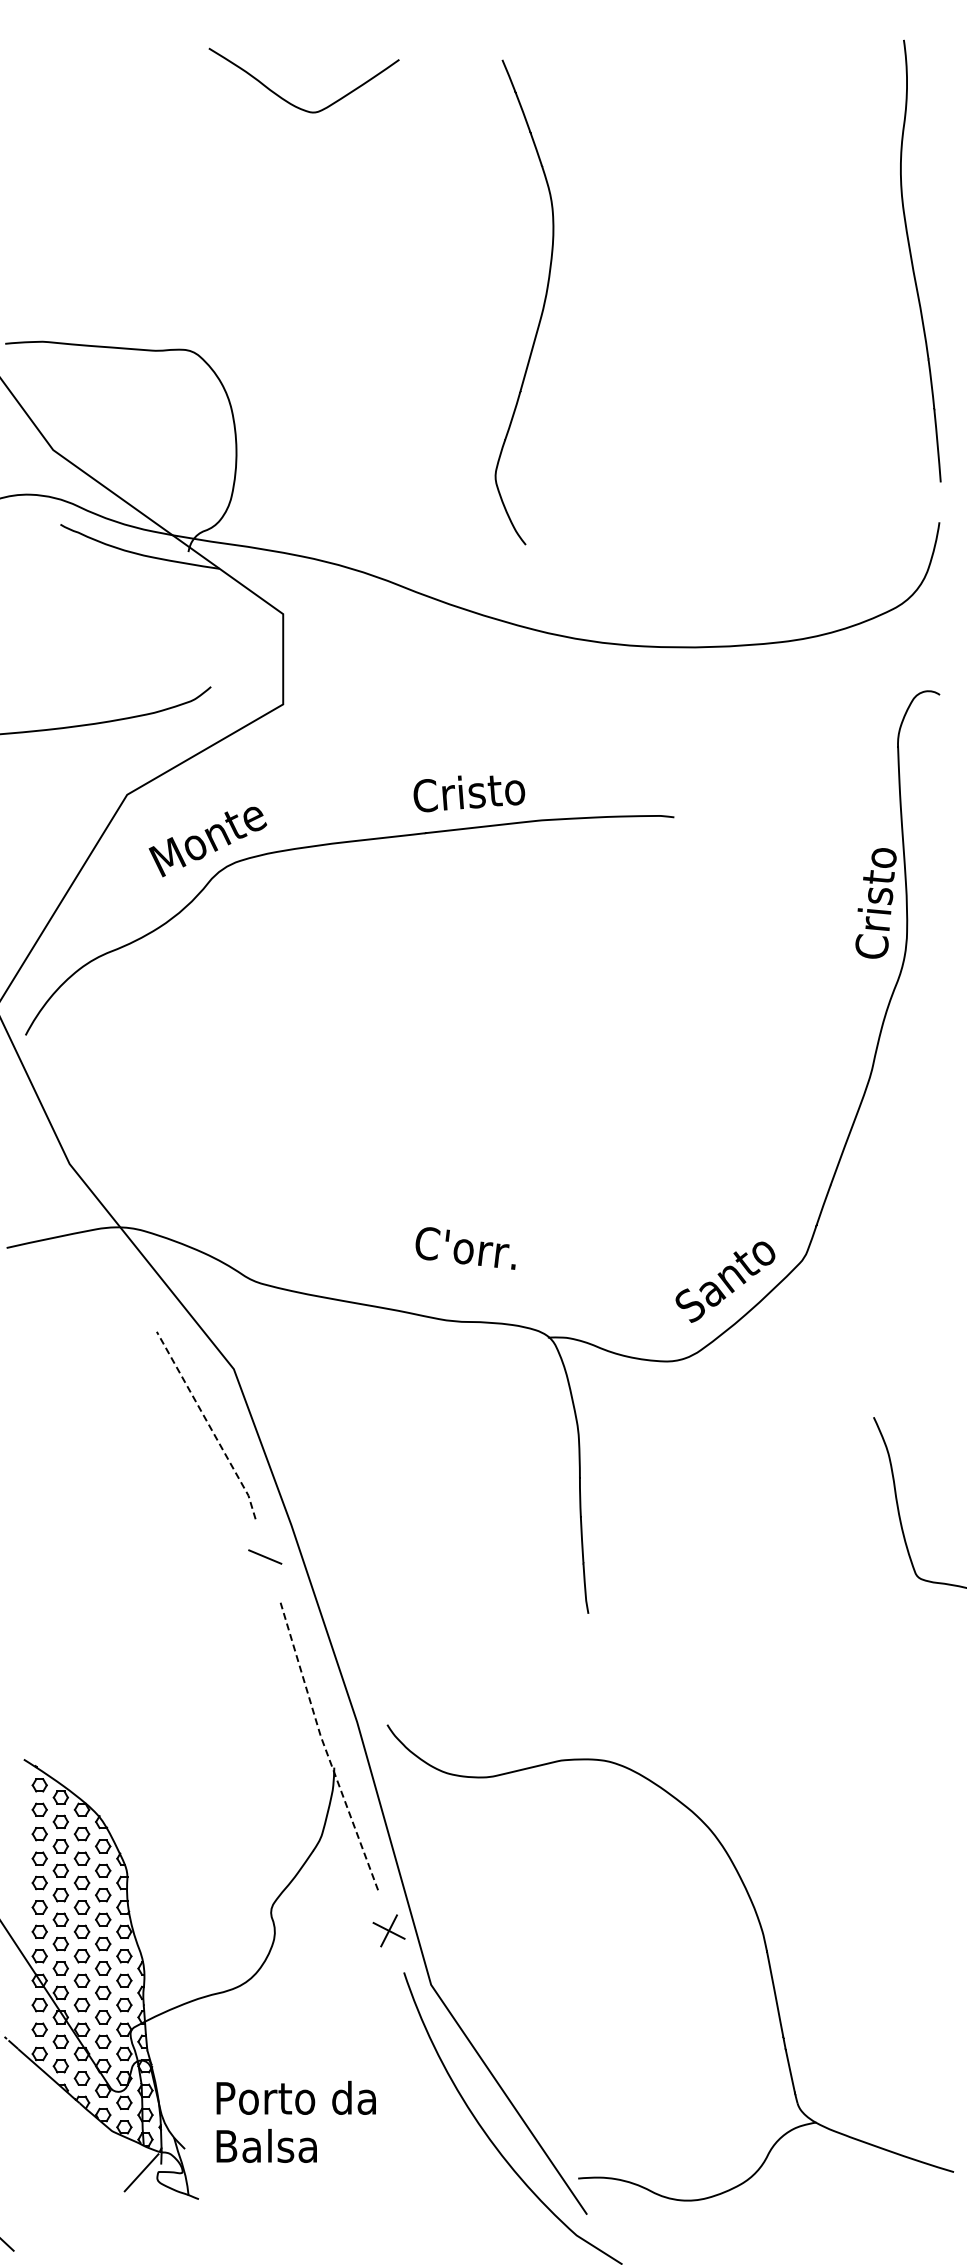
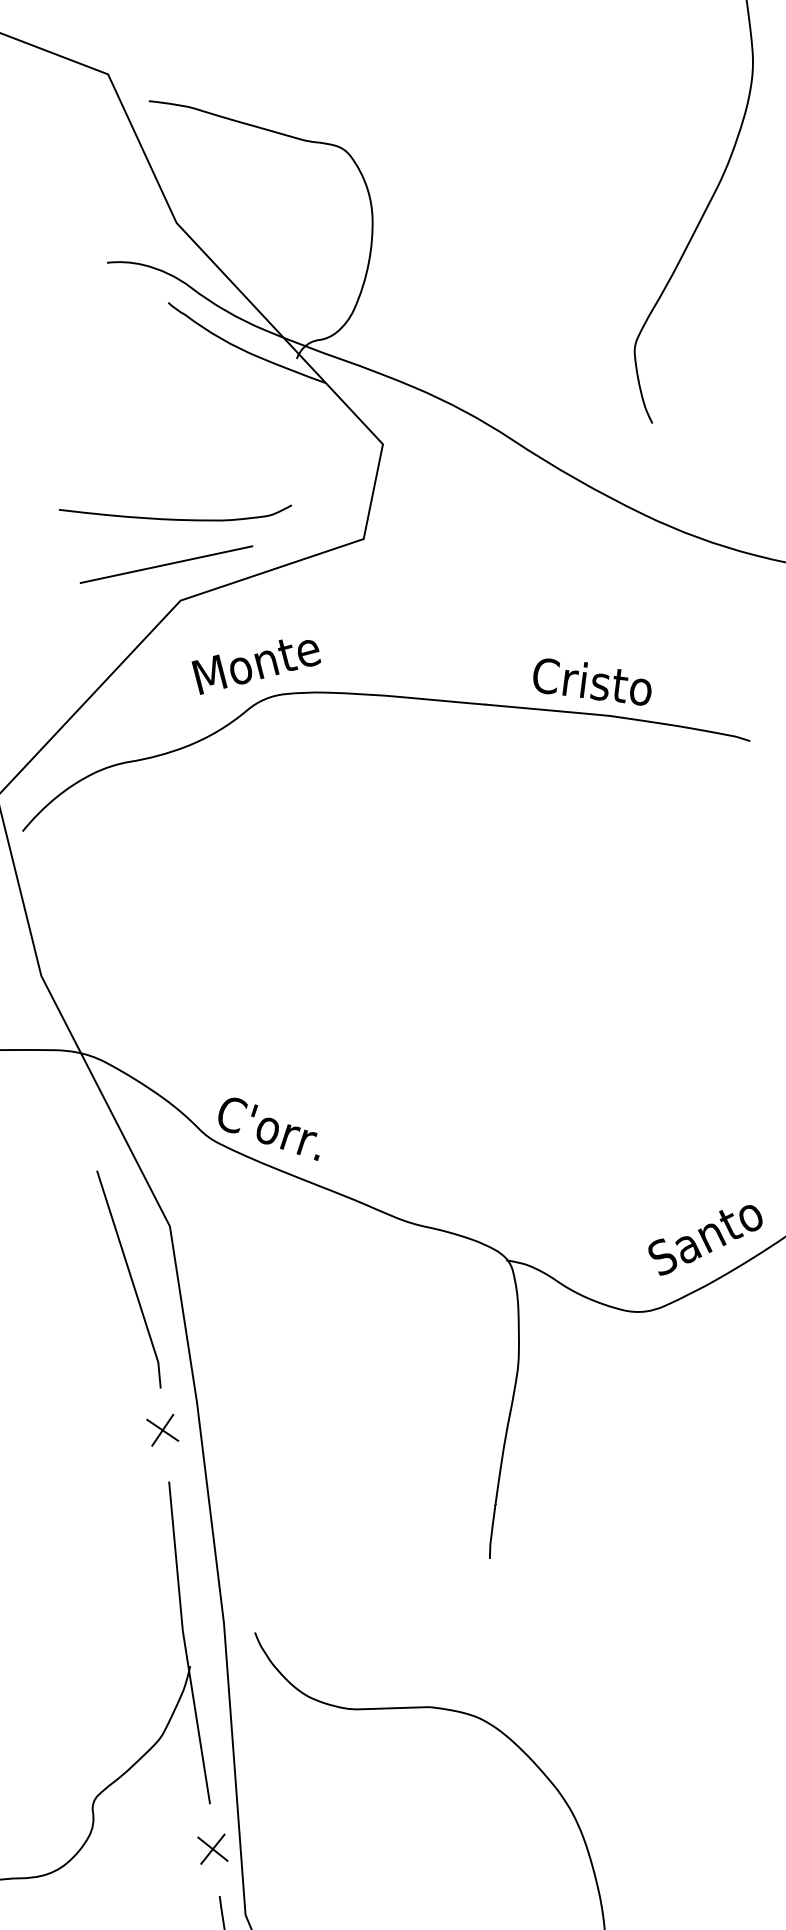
line: (107, 764) -> (166, 564), added
text: (469, 793) -> (592, 683), moved
text: (465, 1248) -> (270, 1128), moved
line: (209, 1425) -> (132, 1280), dashed -> solid
line: (264, 1557) -> (161, 1430), added
line: (324, 1746) -> (184, 1641), dashed -> solid

